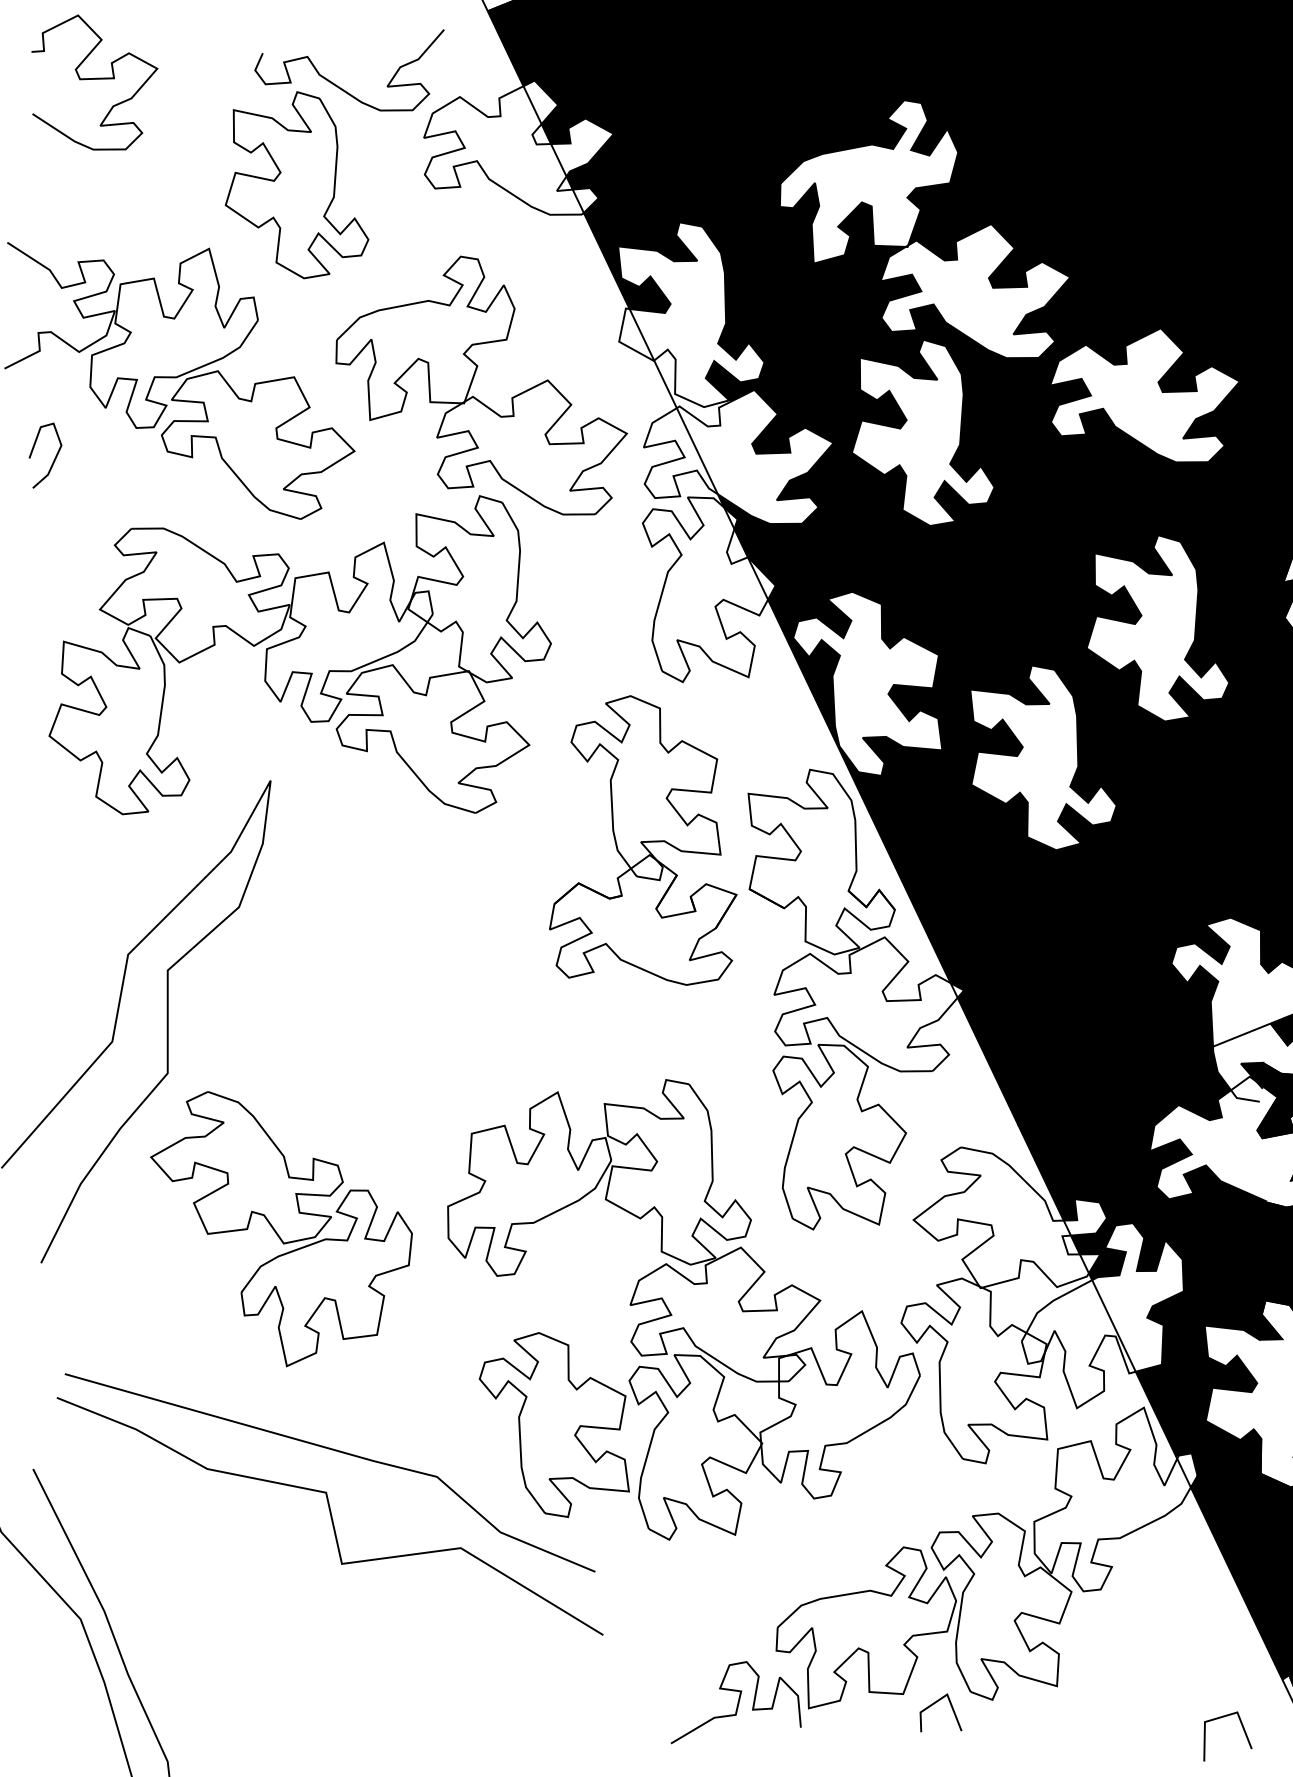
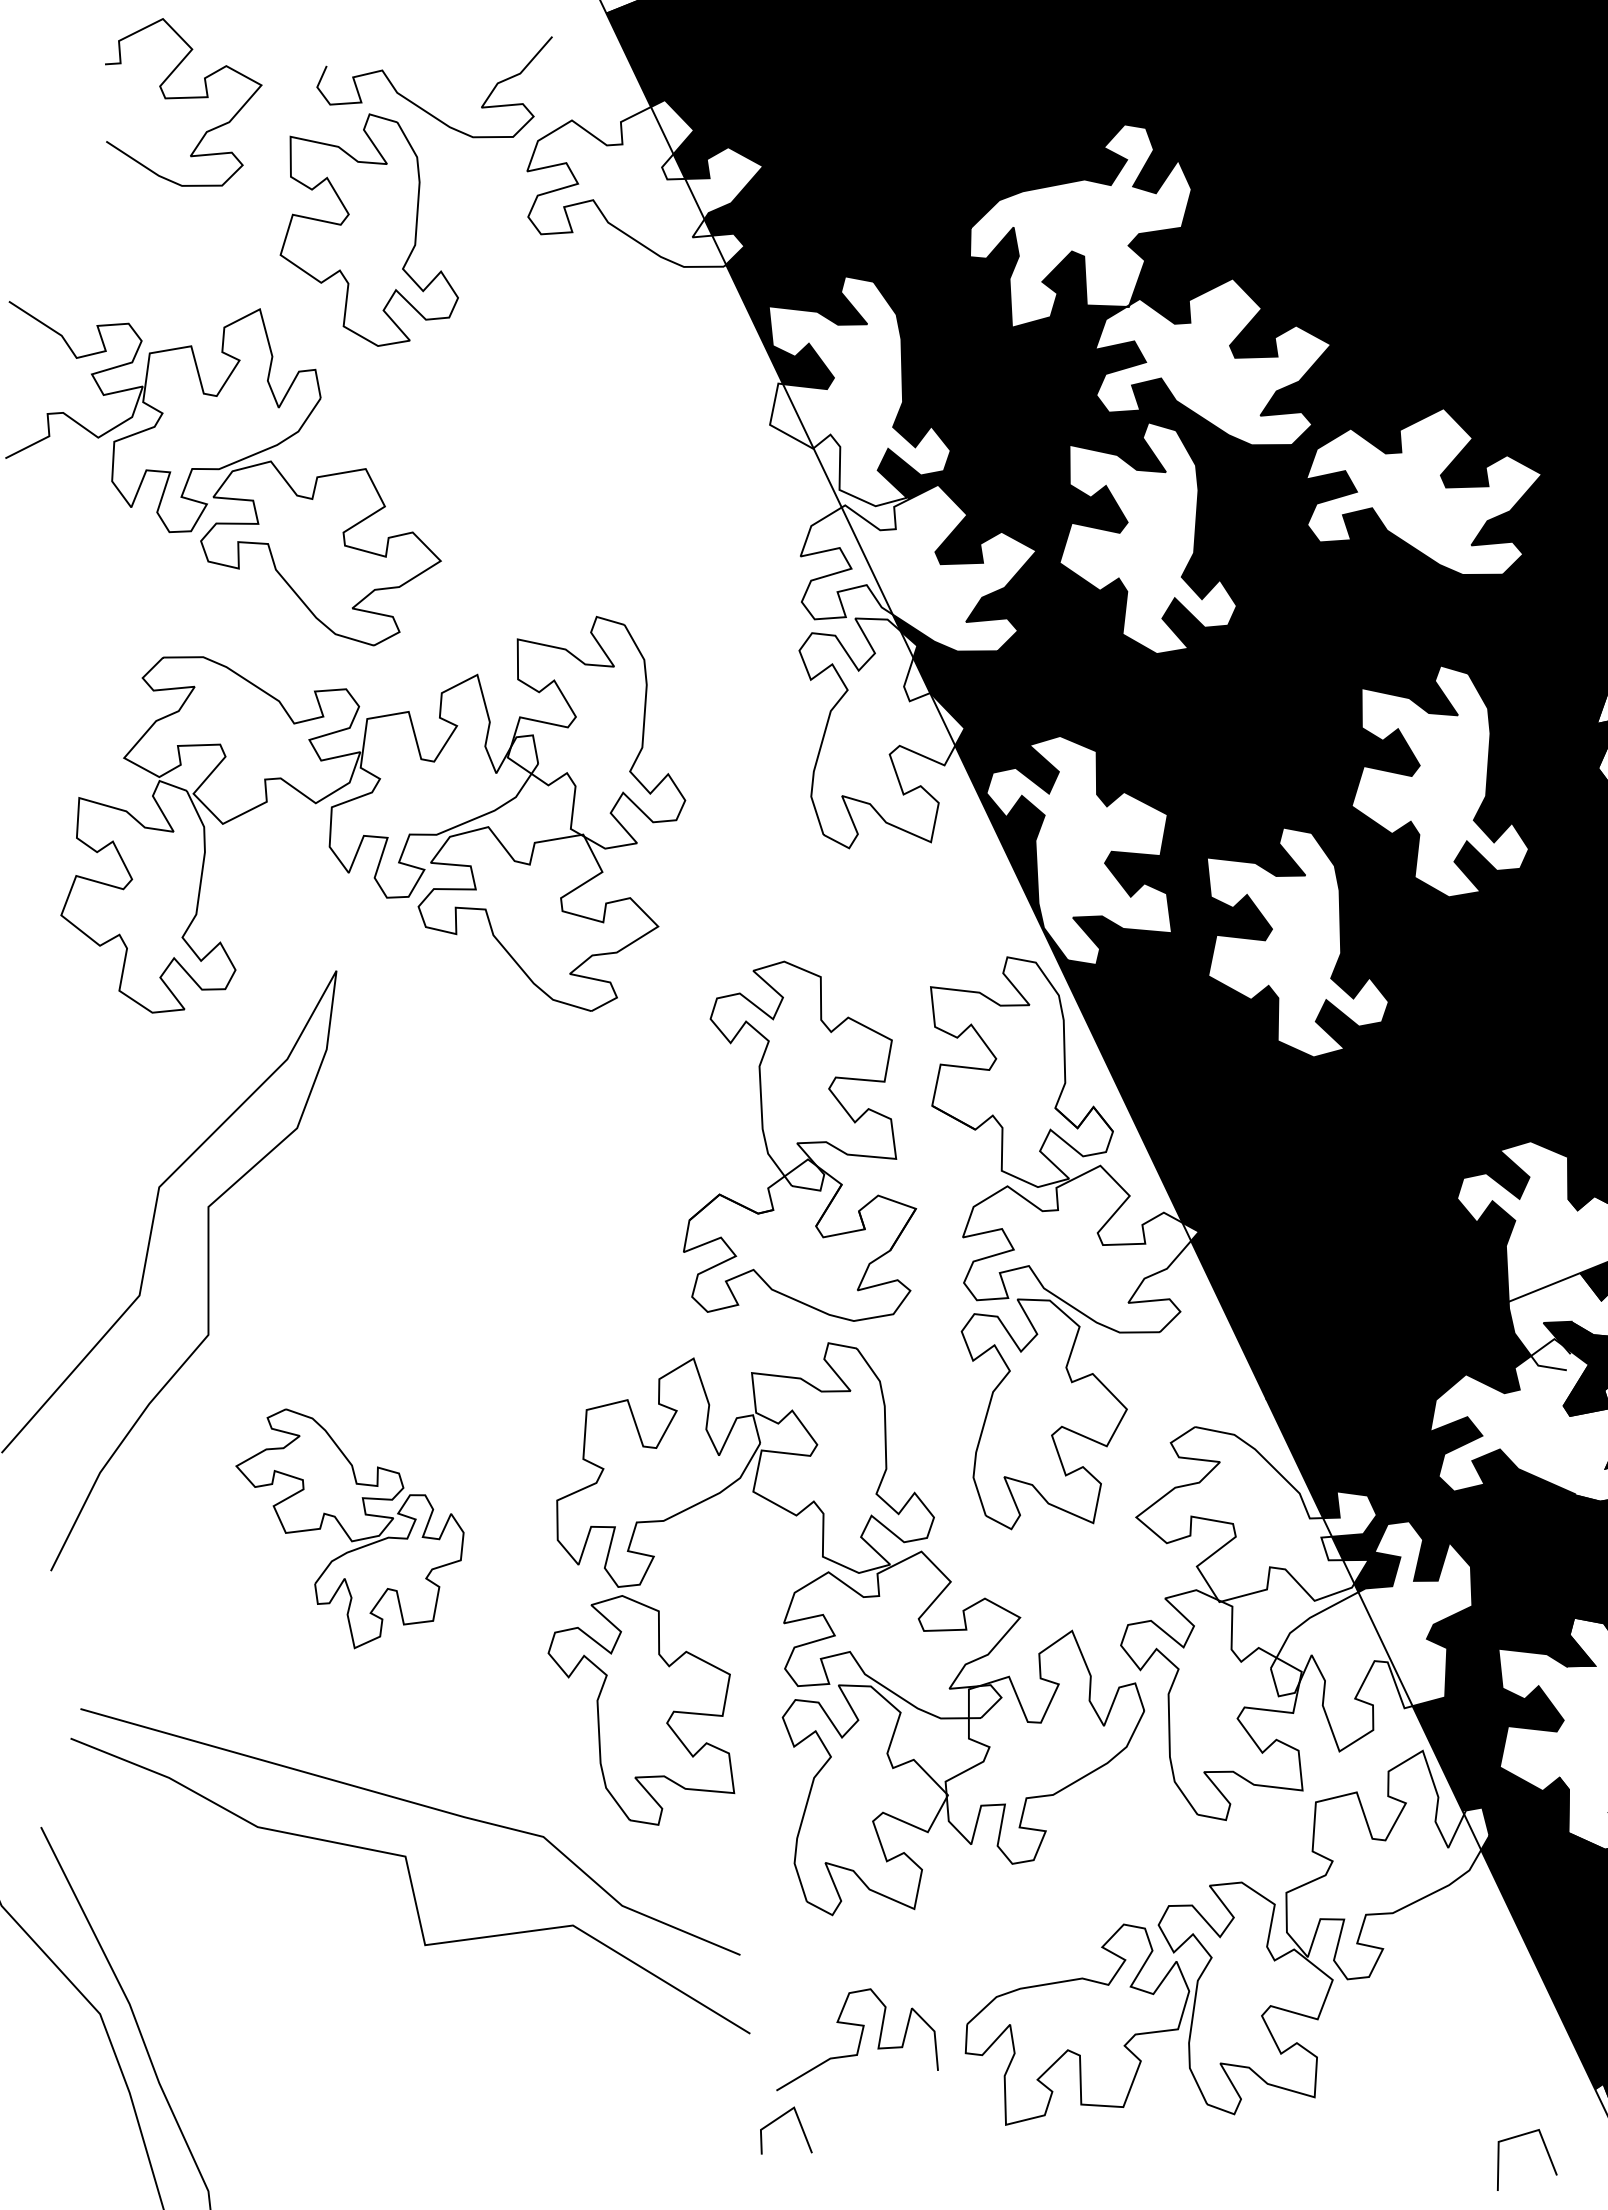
curve: (94, 79) -> (183, 98), moved
part: (472, 382) -> (587, 475), removed
curve: (53, 460) -> (66, 572), removed
part: (643, 839) -> (800, 1140), moved
part: (281, 1228) -> (349, 1528), size x0.7
part: (554, 1425) -> (641, 1710), moved
curve: (737, 1702) -> (859, 2039), moved
line: (934, 1704) -> (778, 2119), moved

